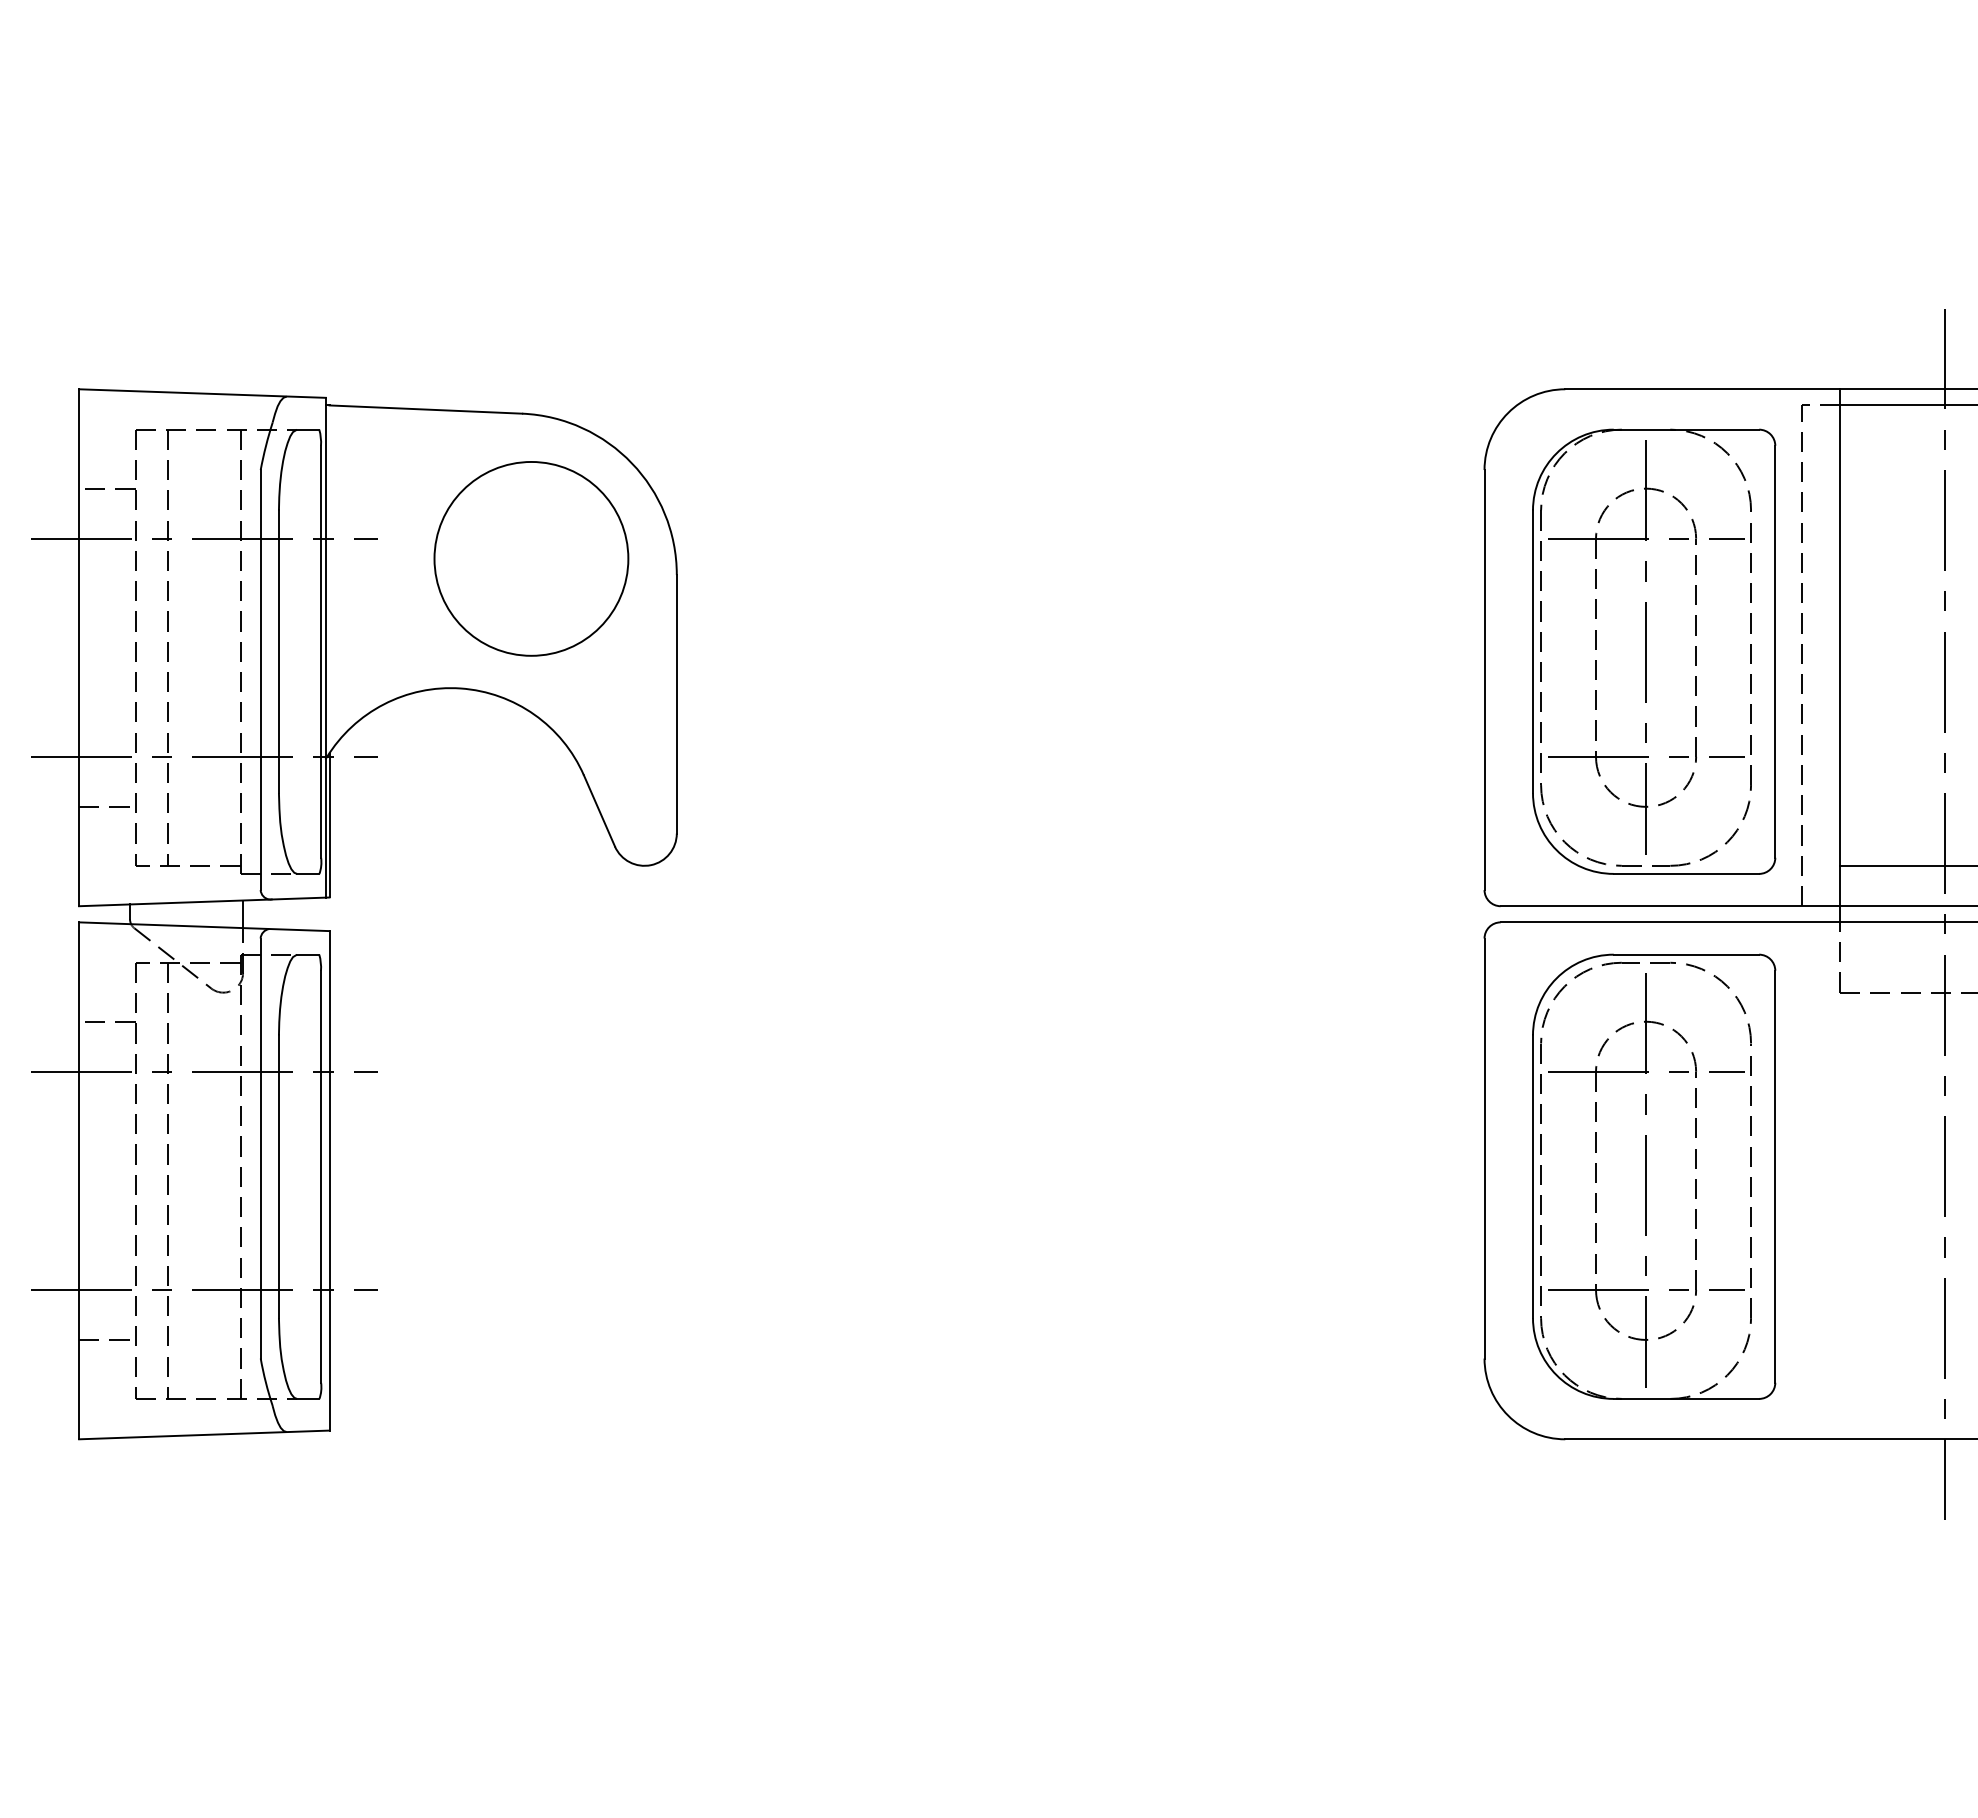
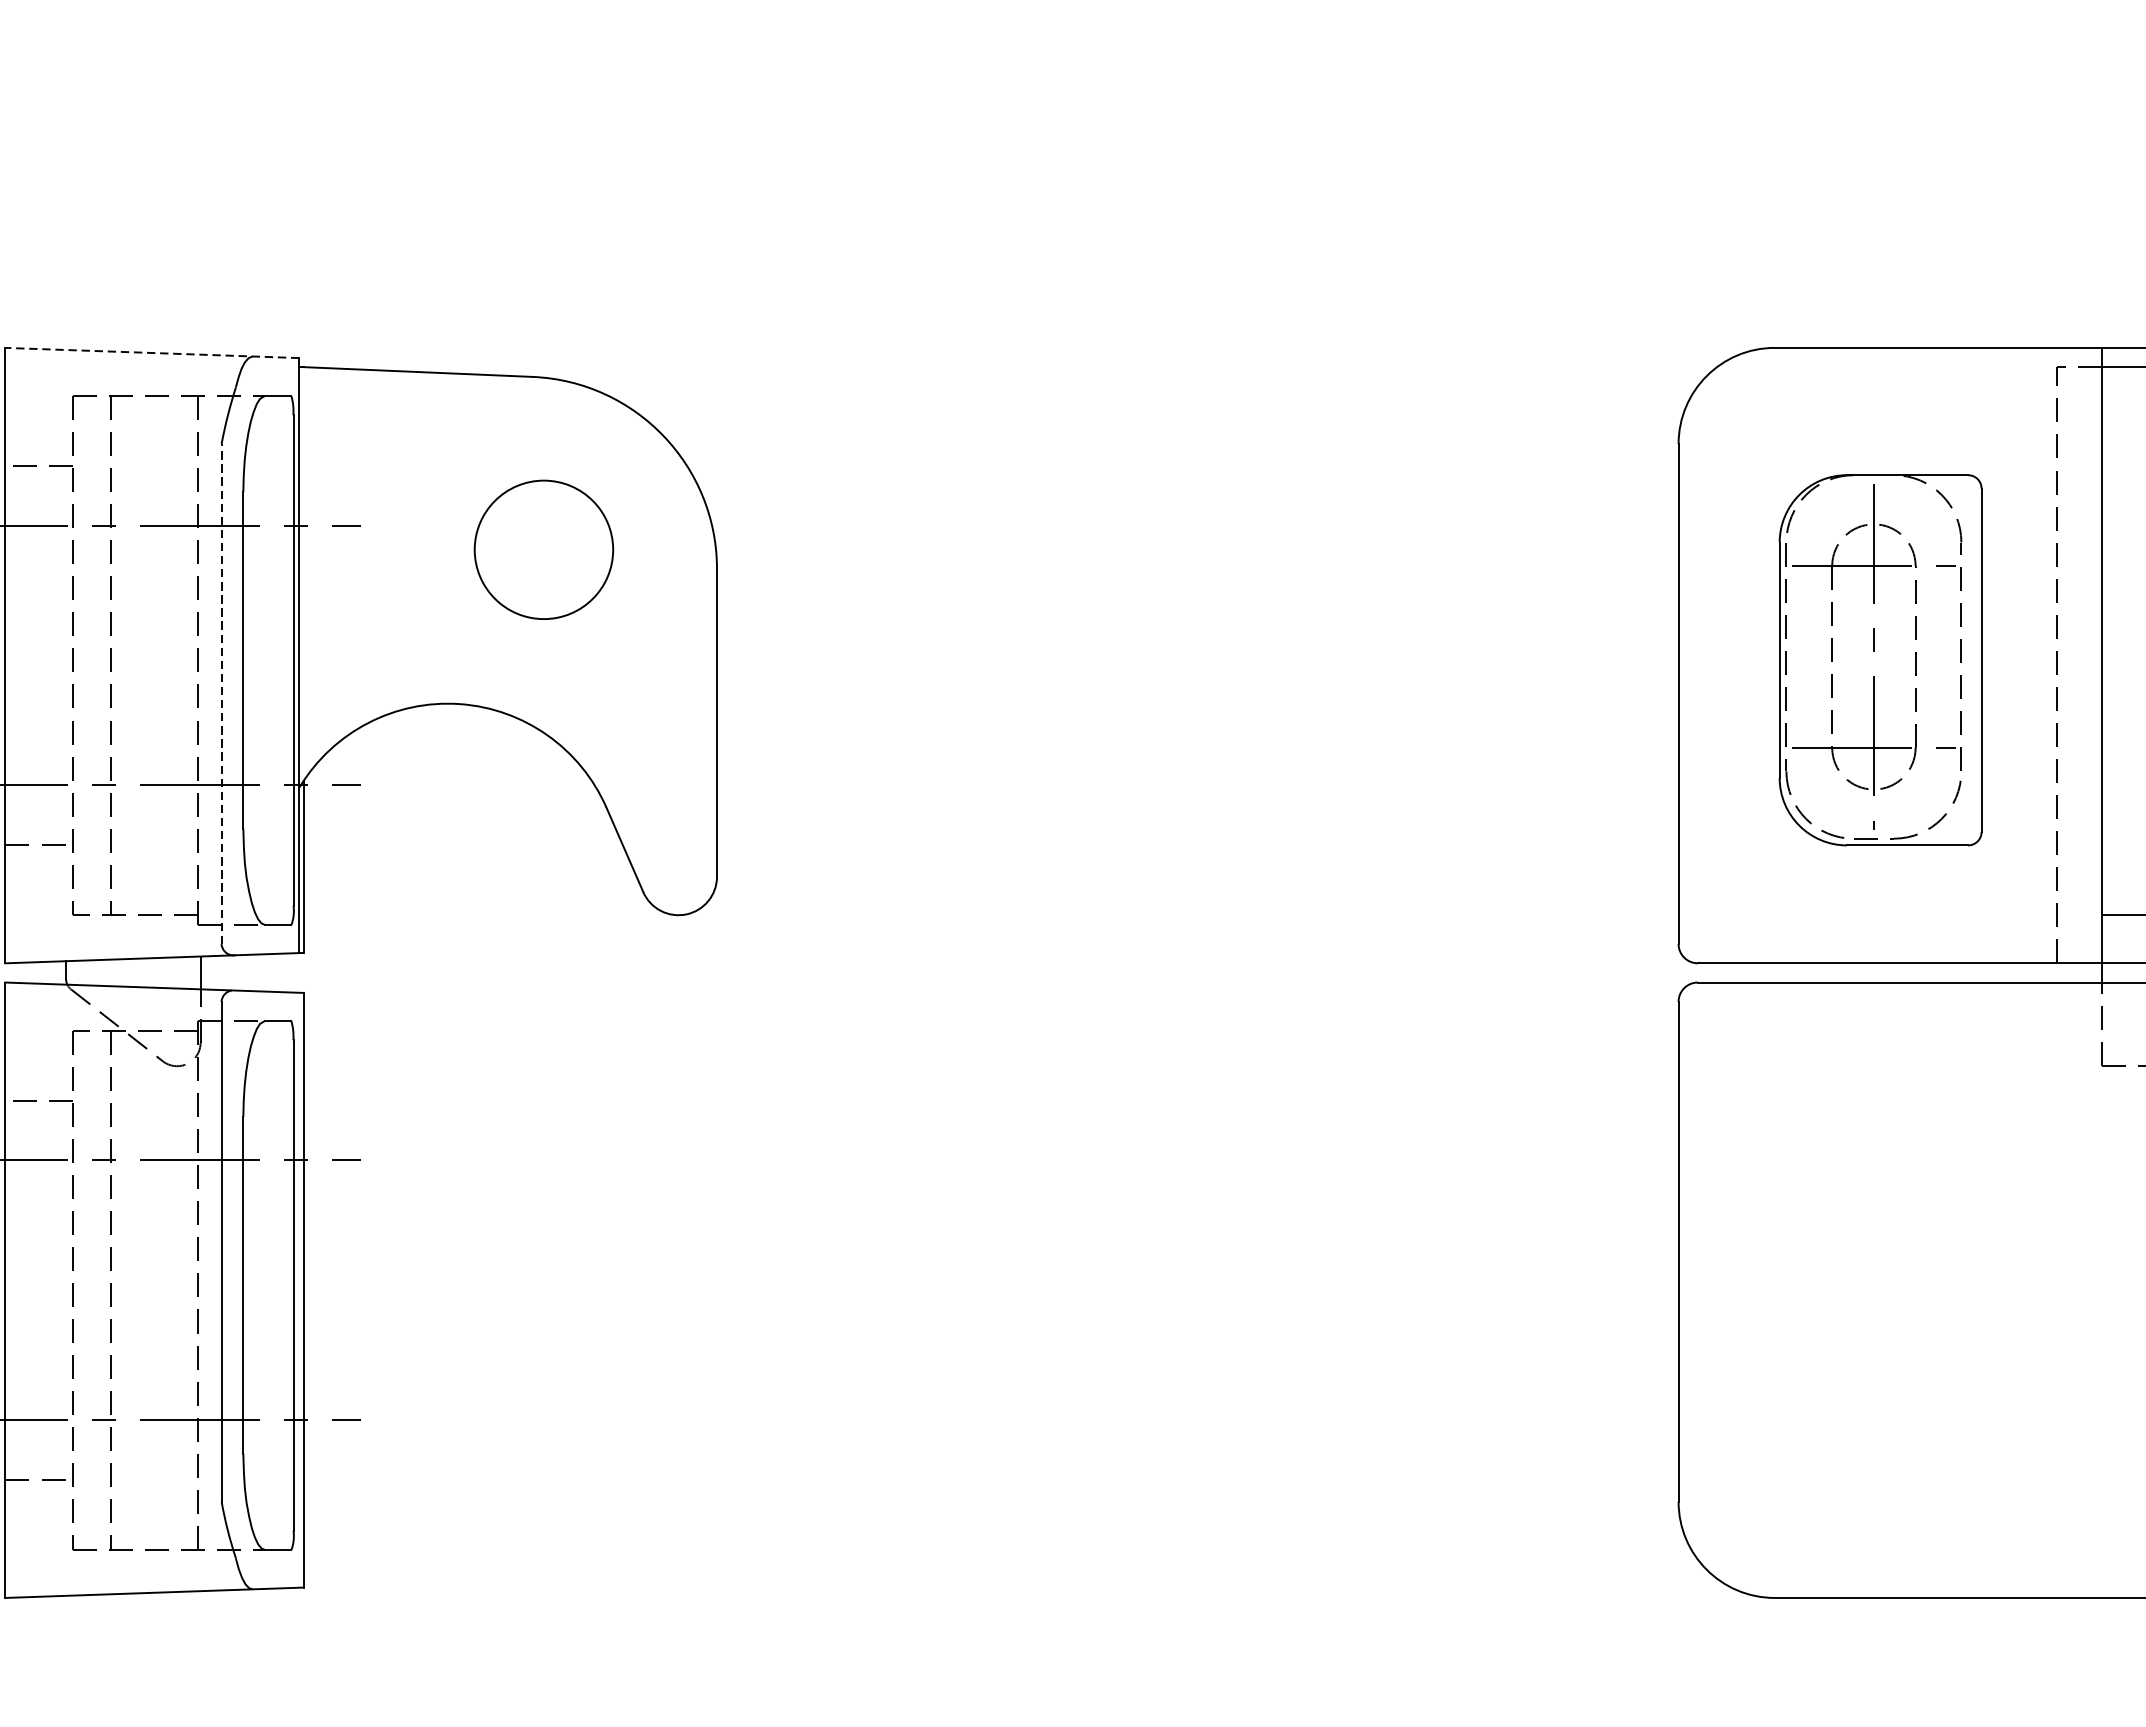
line: (202, 393) -> (152, 352), solid -> dashed
circle: (531, 558) -> (544, 549), size x0.6
part: (1654, 651) -> (1880, 660), size x0.7
line: (260, 679) -> (221, 693), solid -> dashed
part: (1654, 1176) -> (1880, 1285), removed

